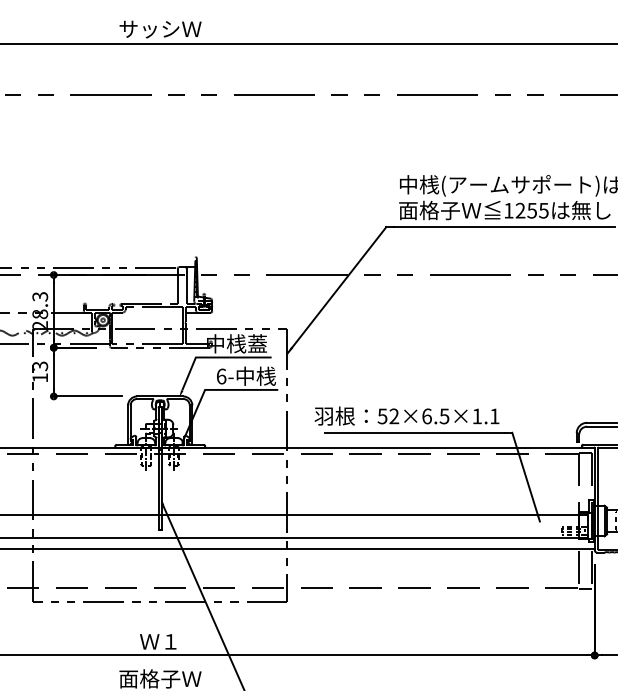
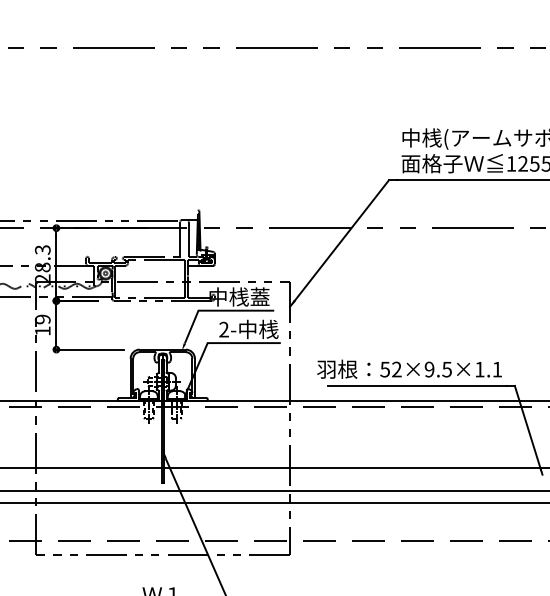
text: (40, 366) -> (43, 319), 13 -> 19
text: (221, 376) -> (224, 329), 6- -> 2-
text: (426, 416) -> (429, 369), 52×6.5×1.1 -> 52×9.5×1.1

